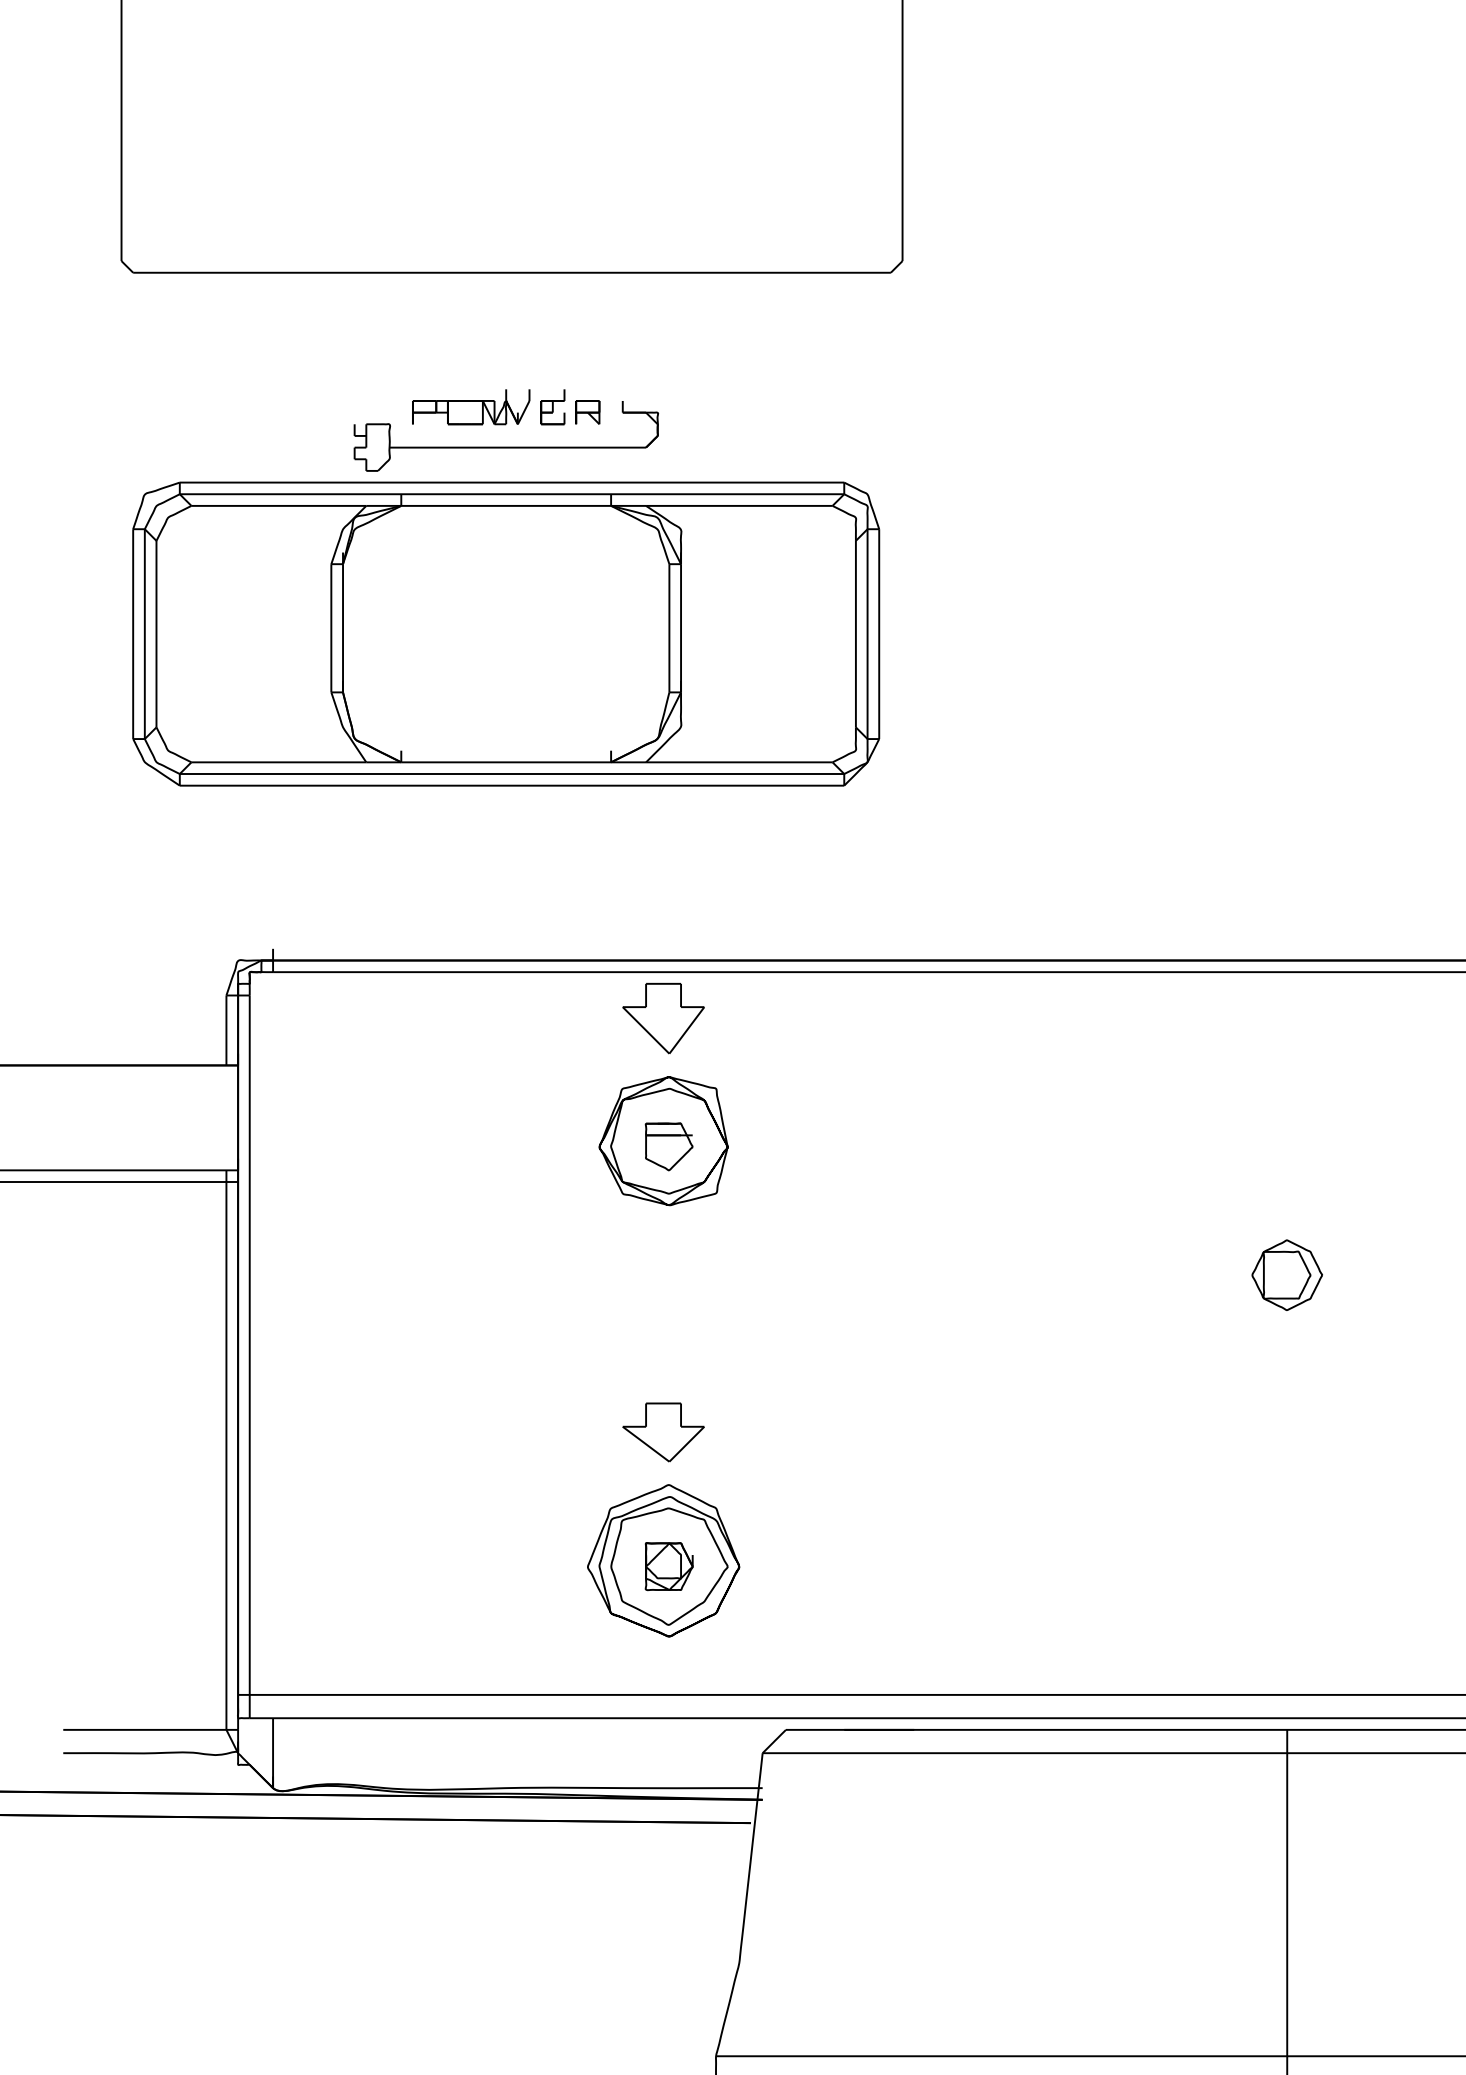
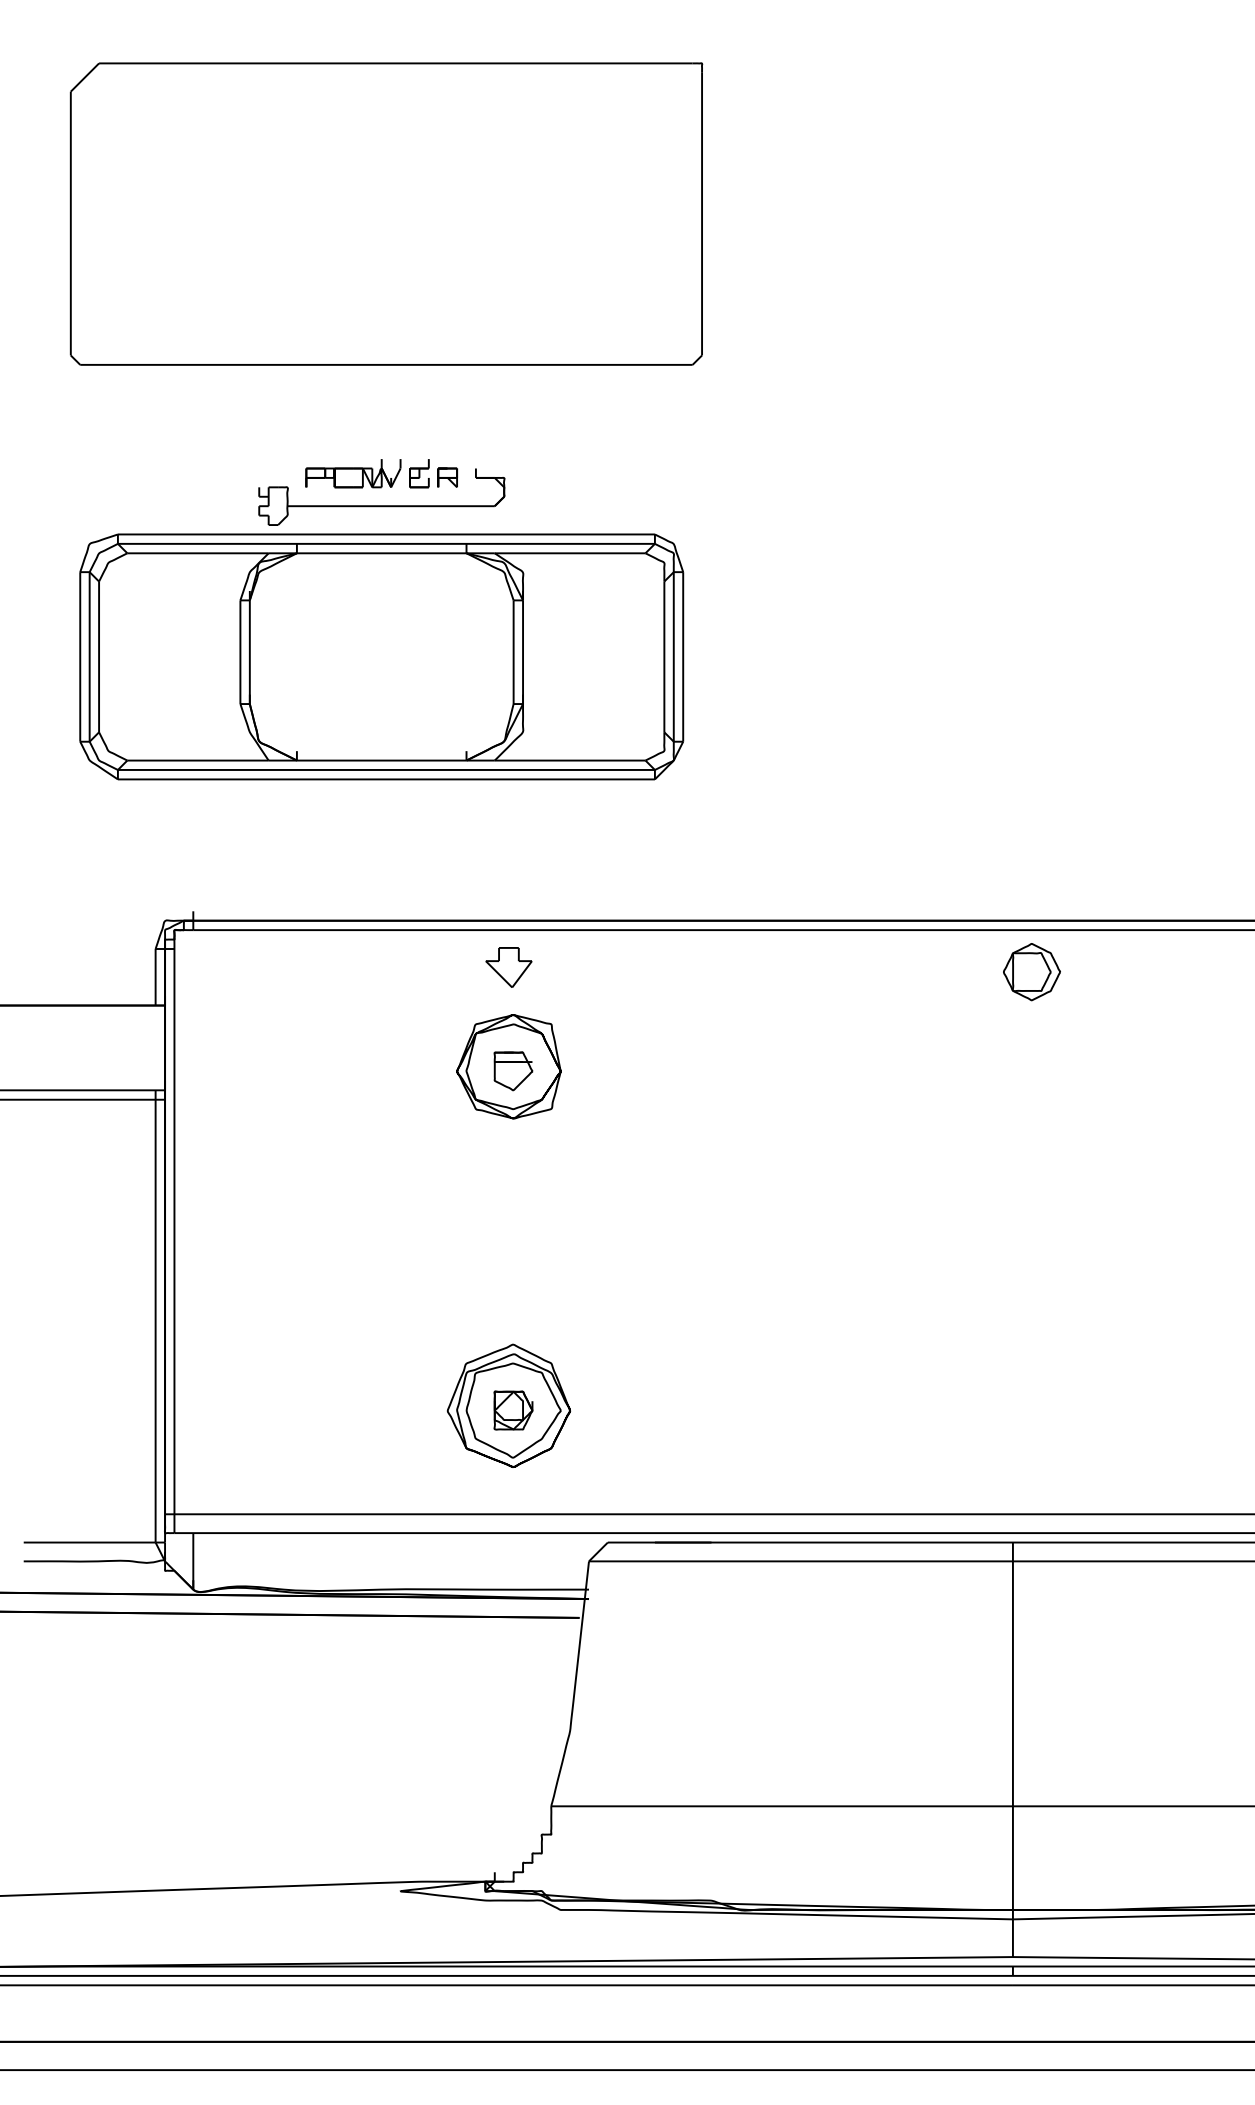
part: (663, 1018) -> (508, 967), size x0.7
part: (1286, 1275) -> (1031, 972), moved
part: (663, 1431) -> (508, 1301), removed

